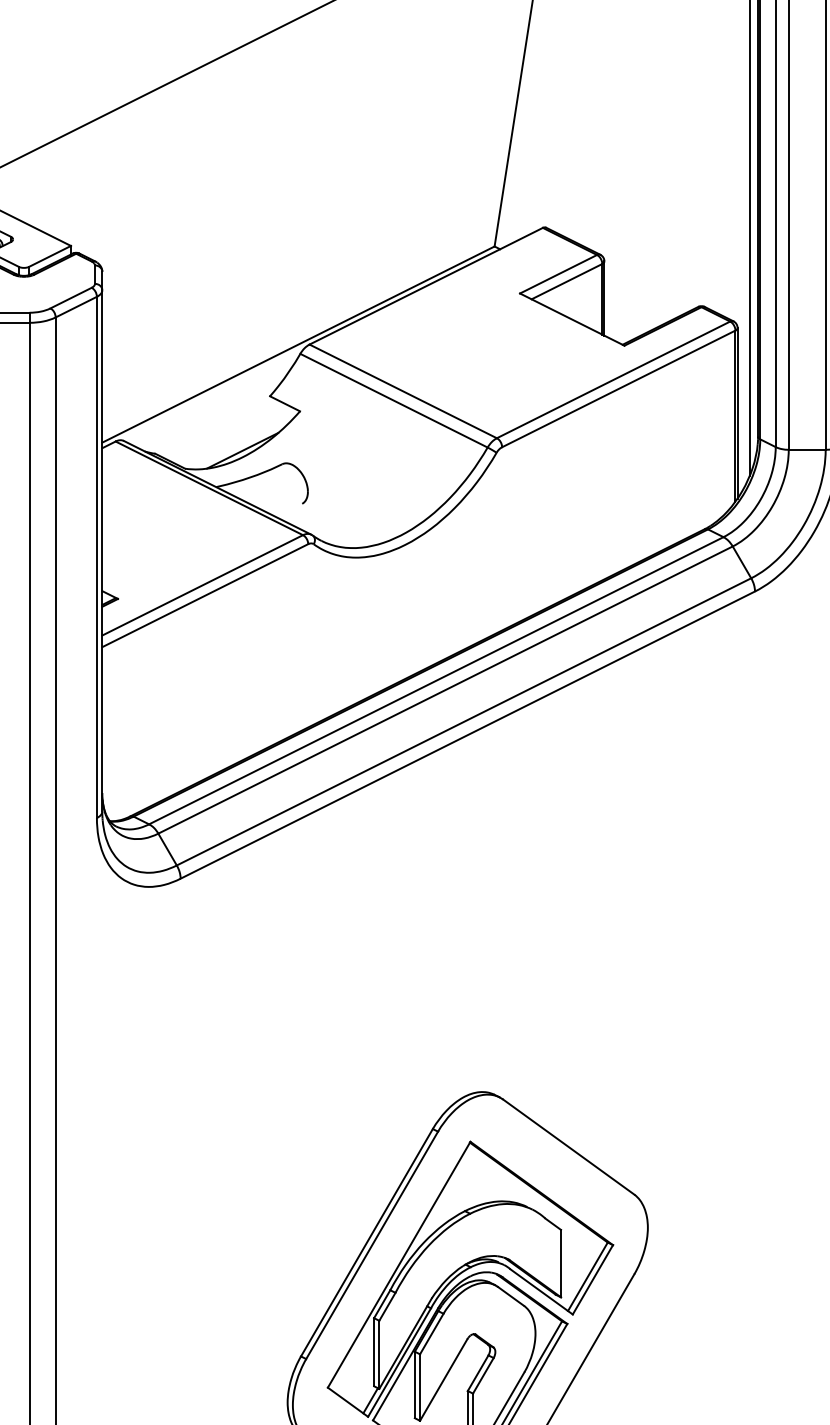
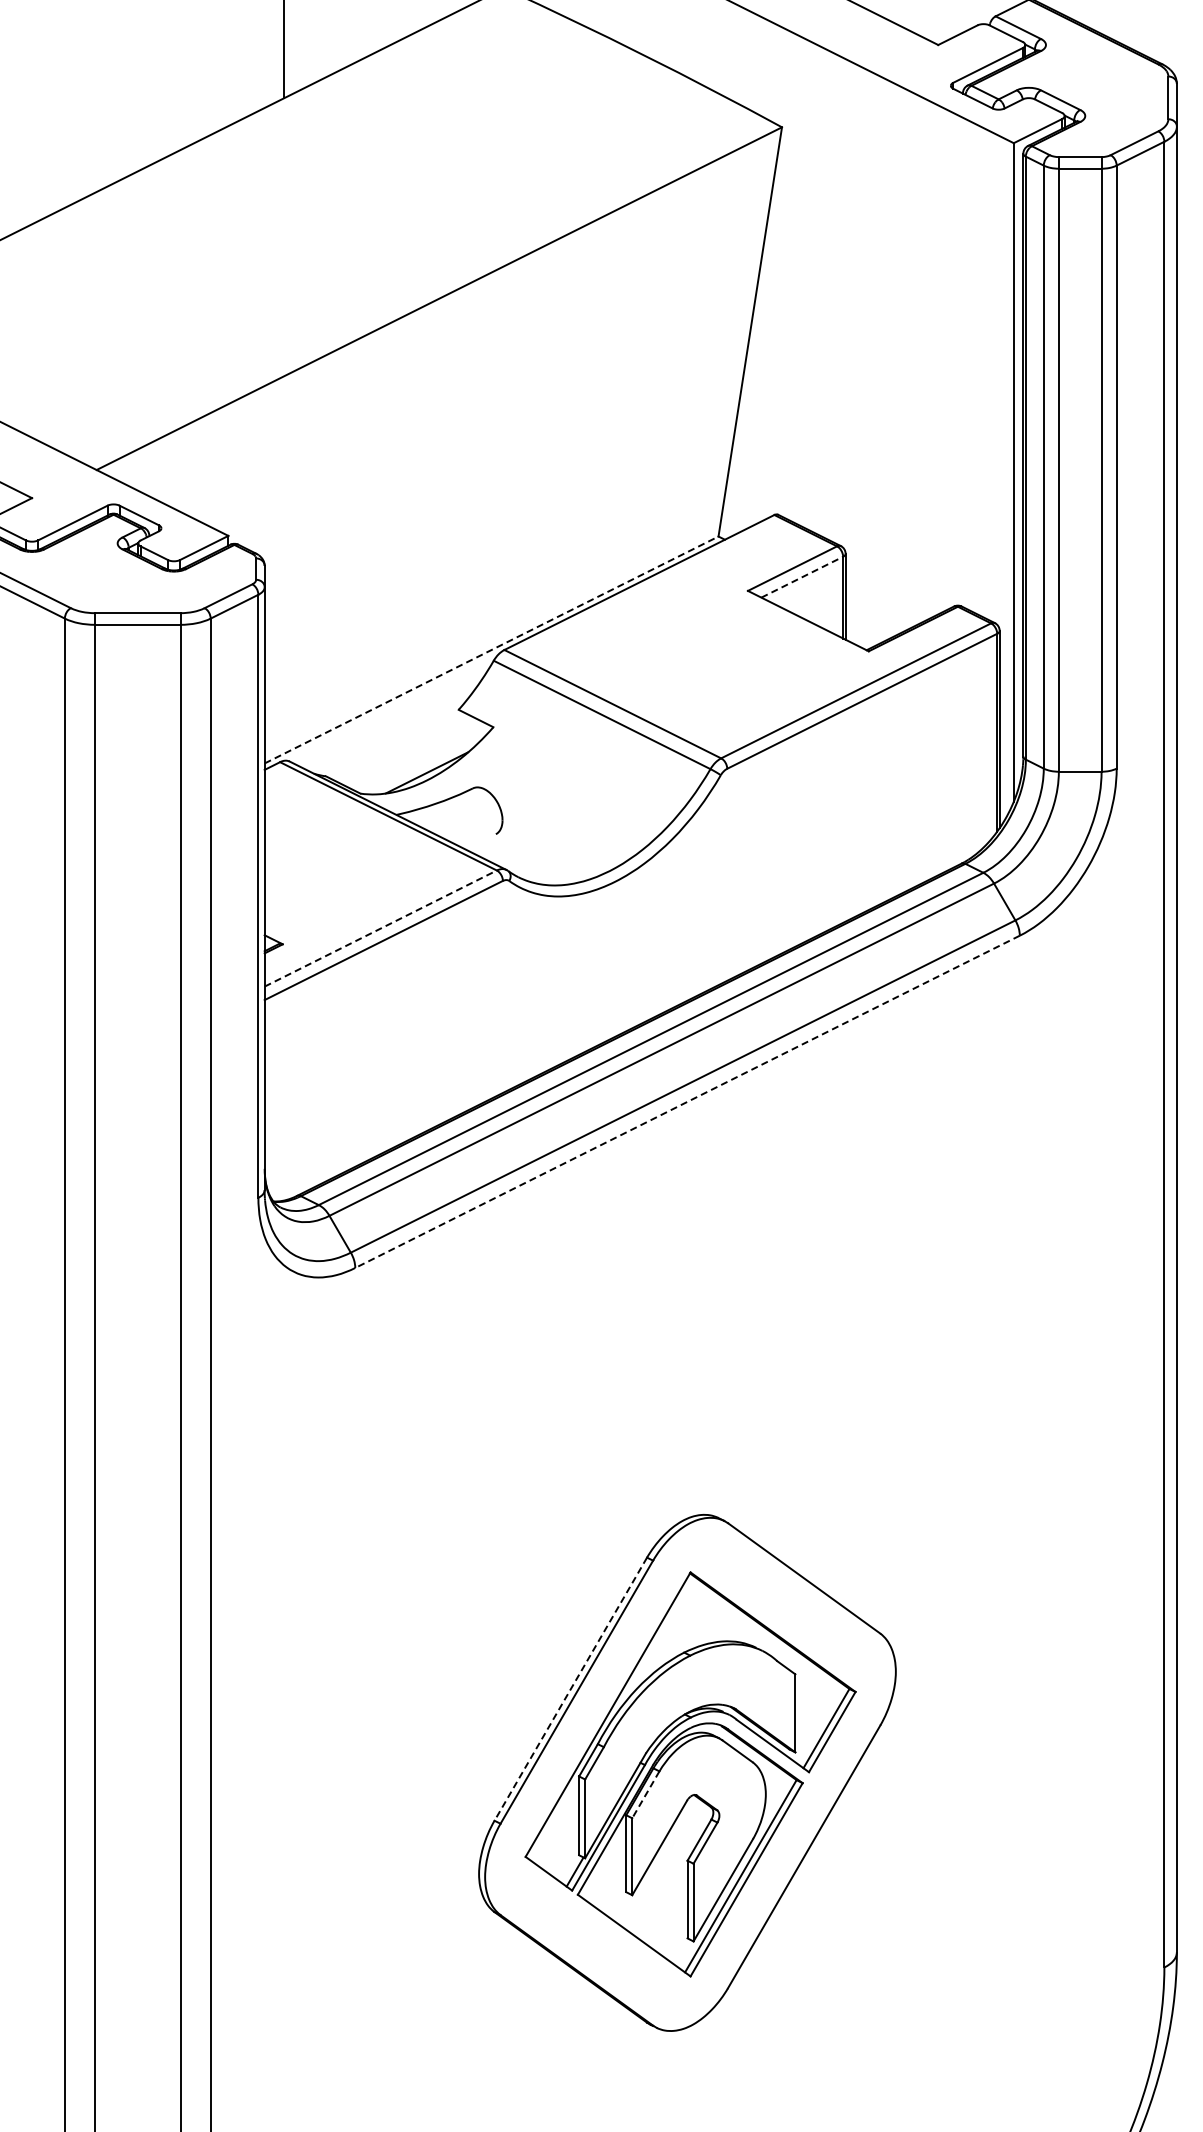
line: (567, 281) -> (802, 577), solid -> dashed
line: (298, 345) -> (491, 650), solid -> dashed
line: (202, 585) -> (380, 928), solid -> dashed
line: (467, 735) -> (687, 1102), solid -> dashed
line: (366, 1243) -> (570, 1689), solid -> dashed
line: (431, 1334) -> (645, 1795), solid -> dashed

